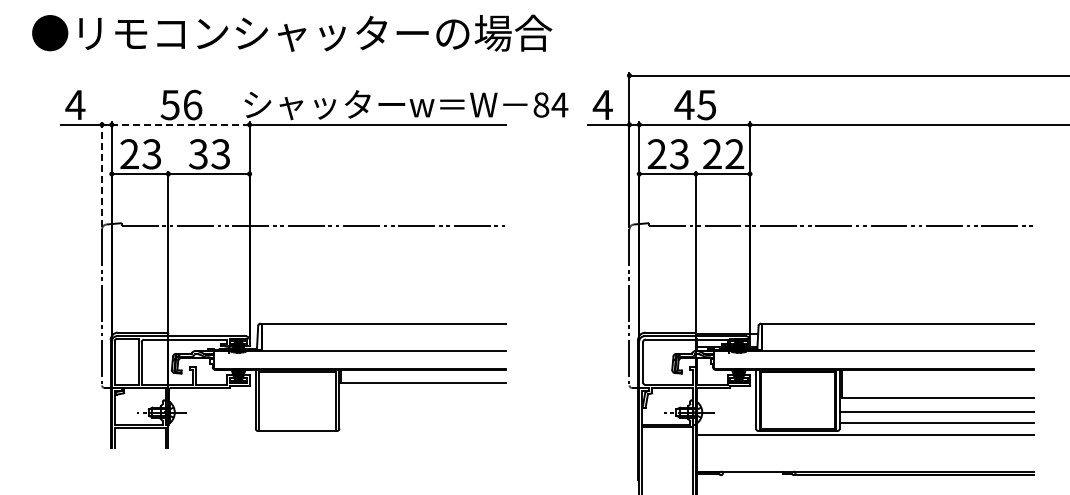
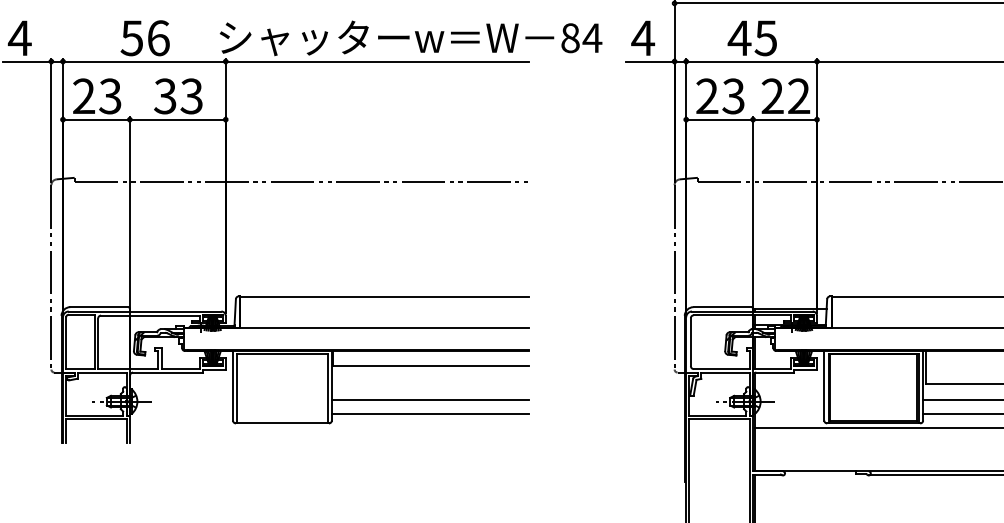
line: (180, 124) -> (144, 61), dashed -> solid
line: (102, 174) -> (51, 120), dashed -> solid
line: (422, 411) -> (430, 400), added
line: (422, 422) -> (430, 413), added

